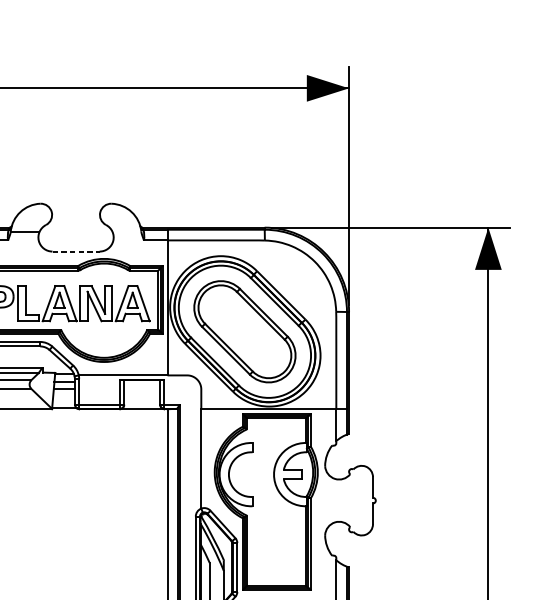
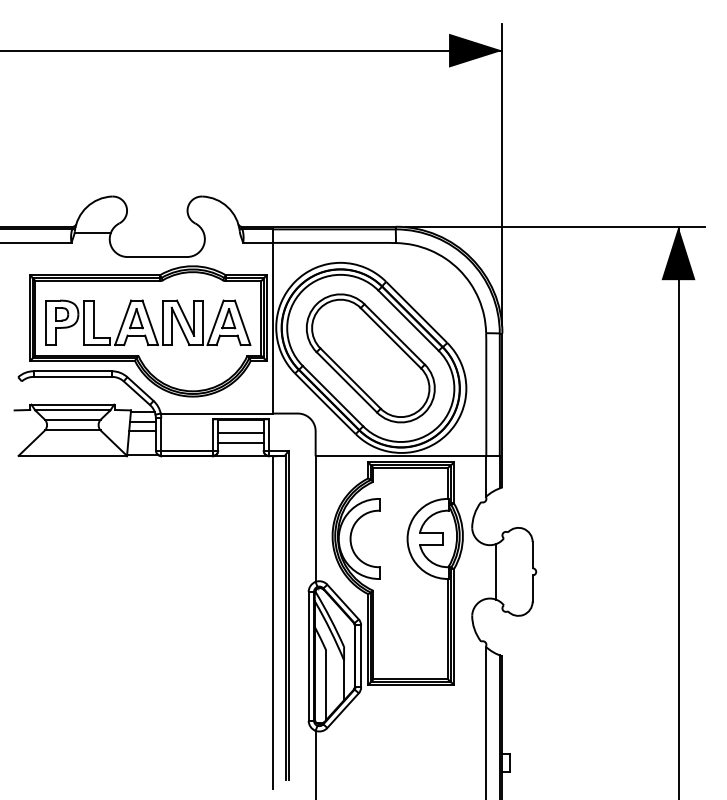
line: (76, 251) -> (157, 257), dashed -> solid
line: (141, 391) -> (240, 433), added
line: (141, 399) -> (240, 443), added
line: (344, 500) -> (496, 571), added

